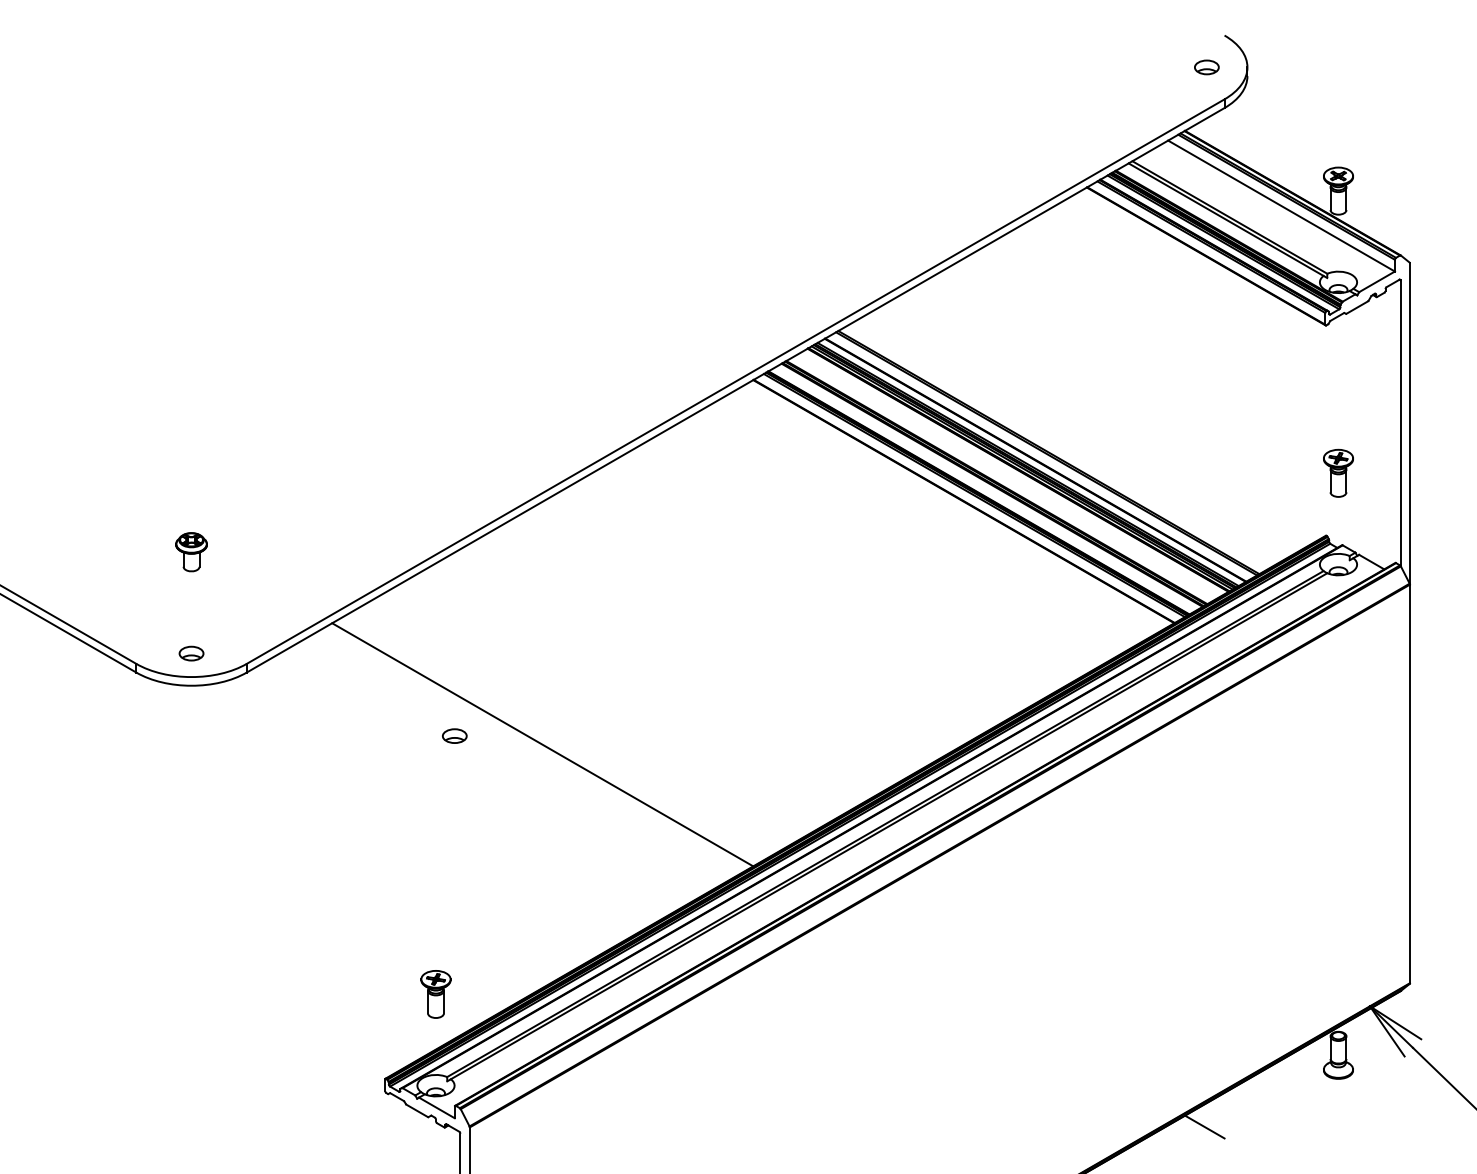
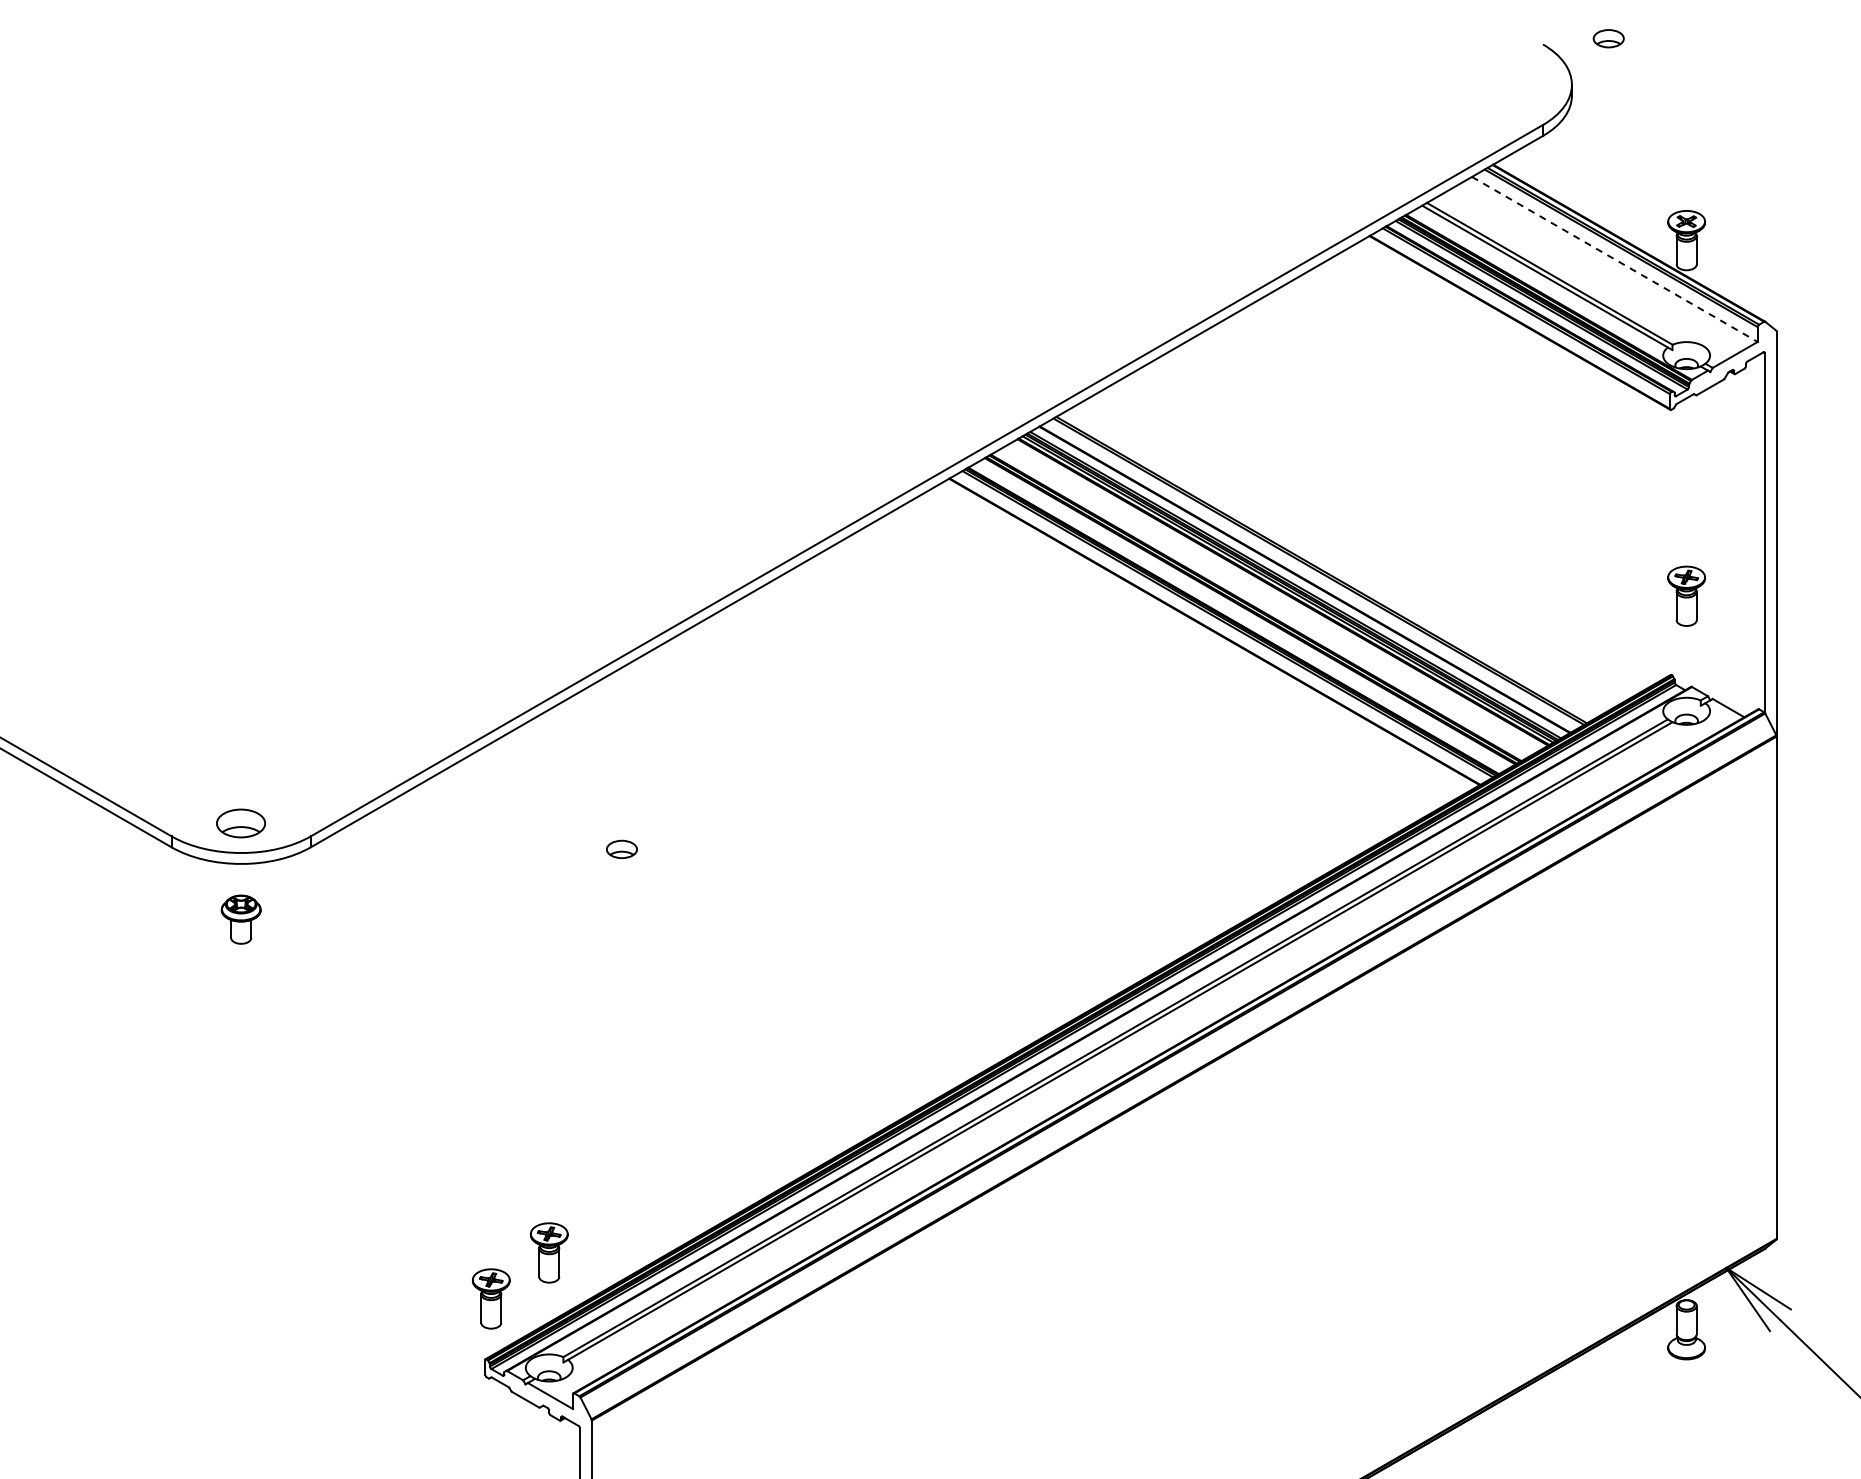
part: (1206, 67) -> (1608, 38), moved
line: (1281, 206) -> (1614, 259), solid -> dashed
part: (190, 552) -> (240, 919), moved
part: (191, 653) -> (241, 823), size x1.6
part: (454, 735) -> (621, 848), moved
line: (542, 744) -> (683, 938), removed
part: (390, 1030) -> (491, 1298), added
line: (1205, 1126) -> (1518, 1419), removed

